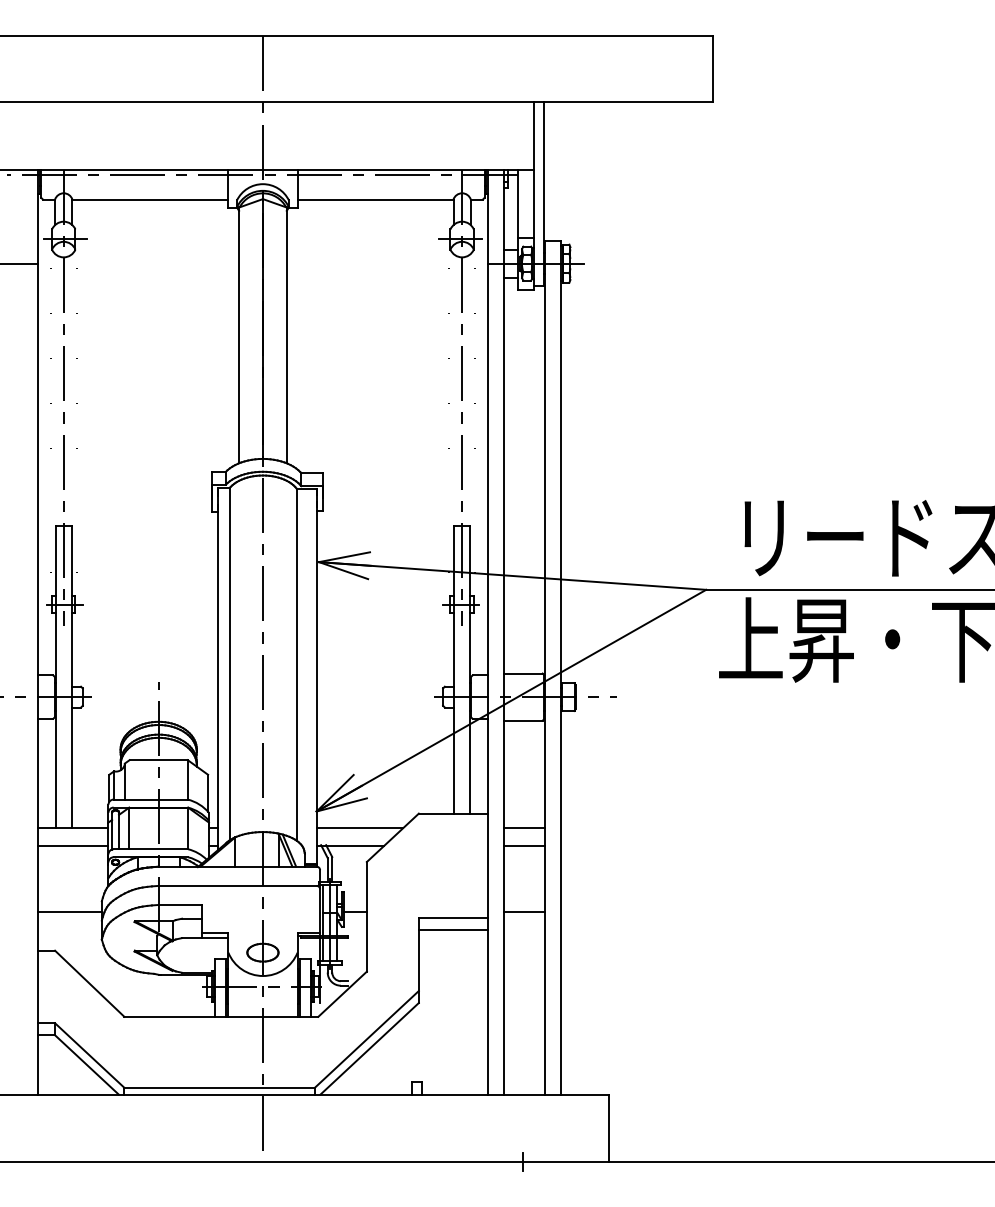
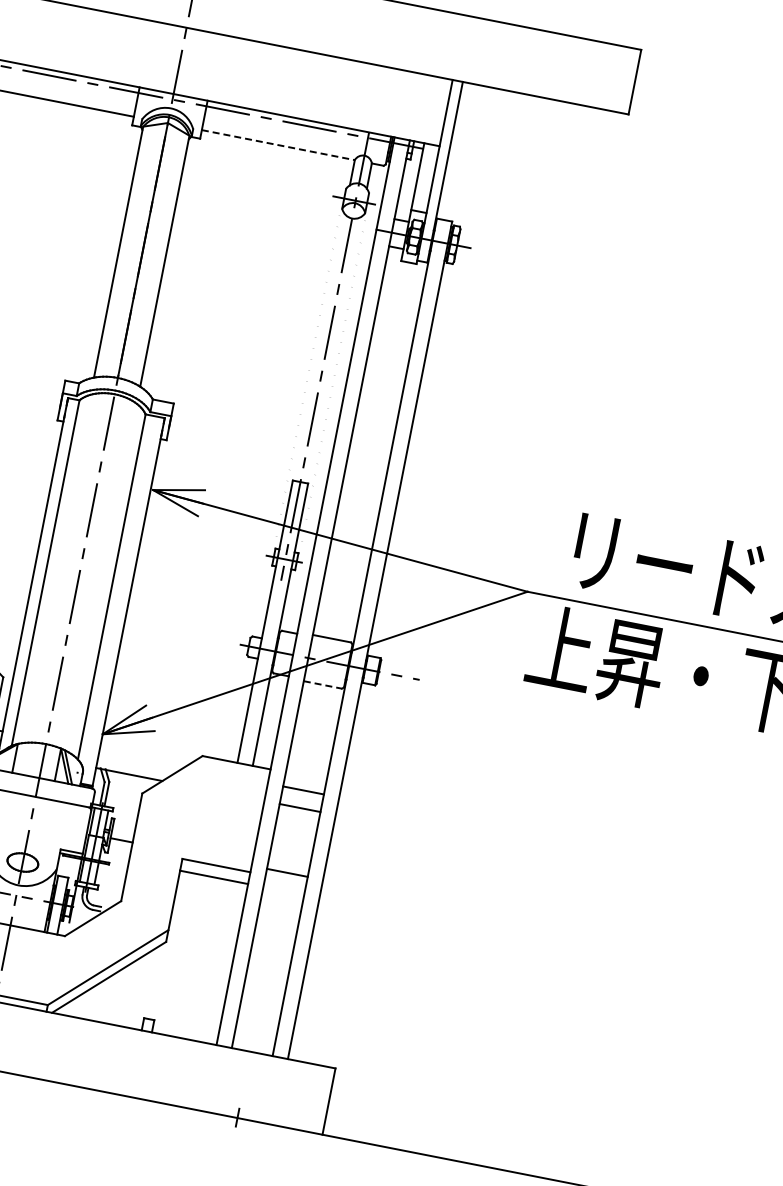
line: (375, 199) -> (278, 145), solid -> dashed
line: (523, 720) -> (323, 684), solid -> dashed
line: (359, 827) -> (141, 758), removed

